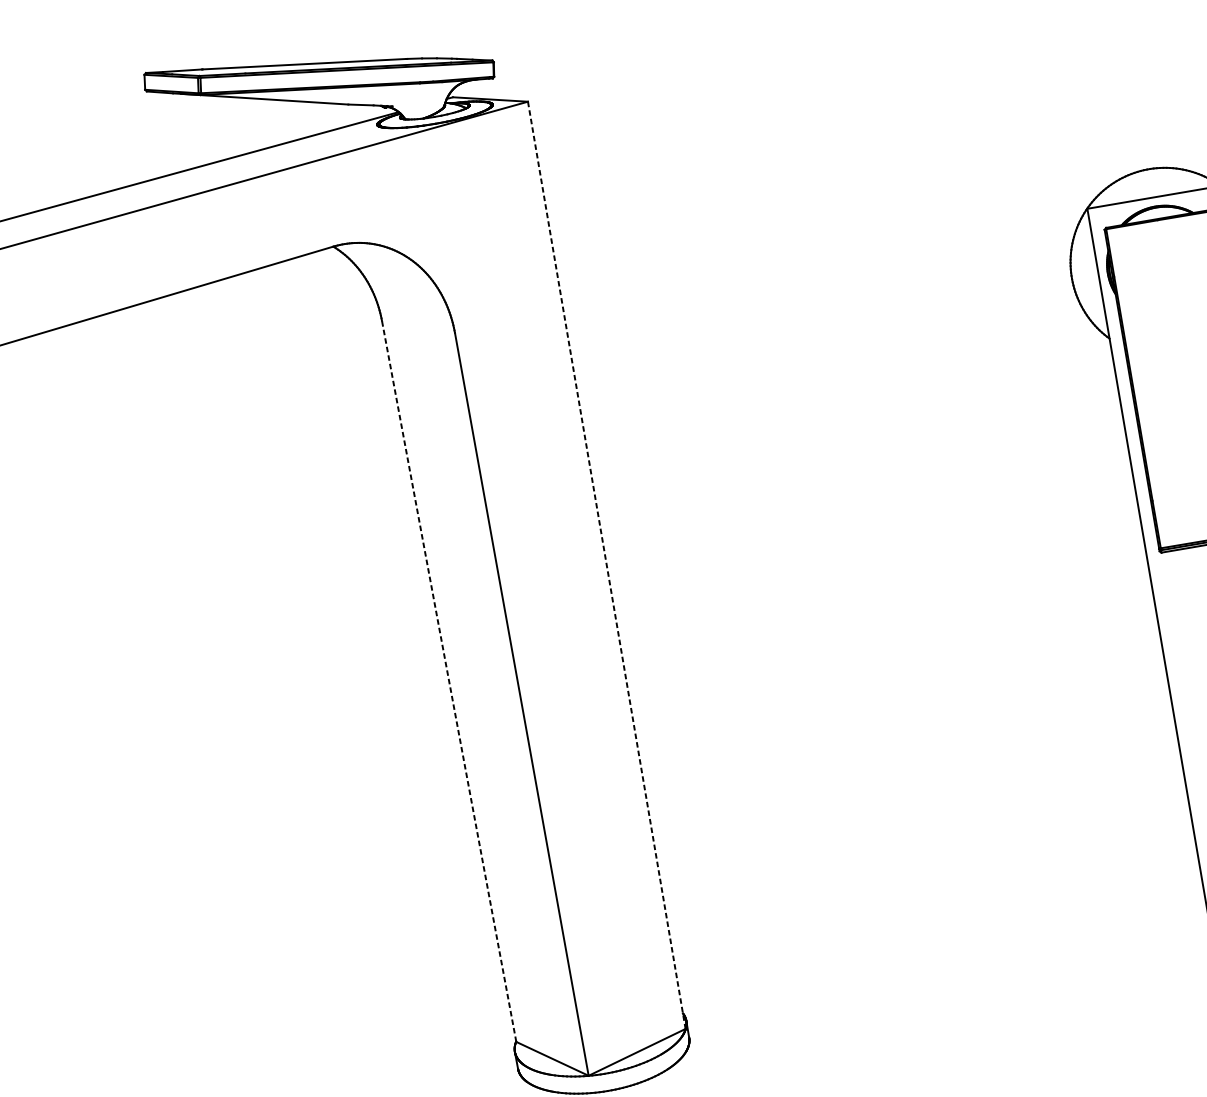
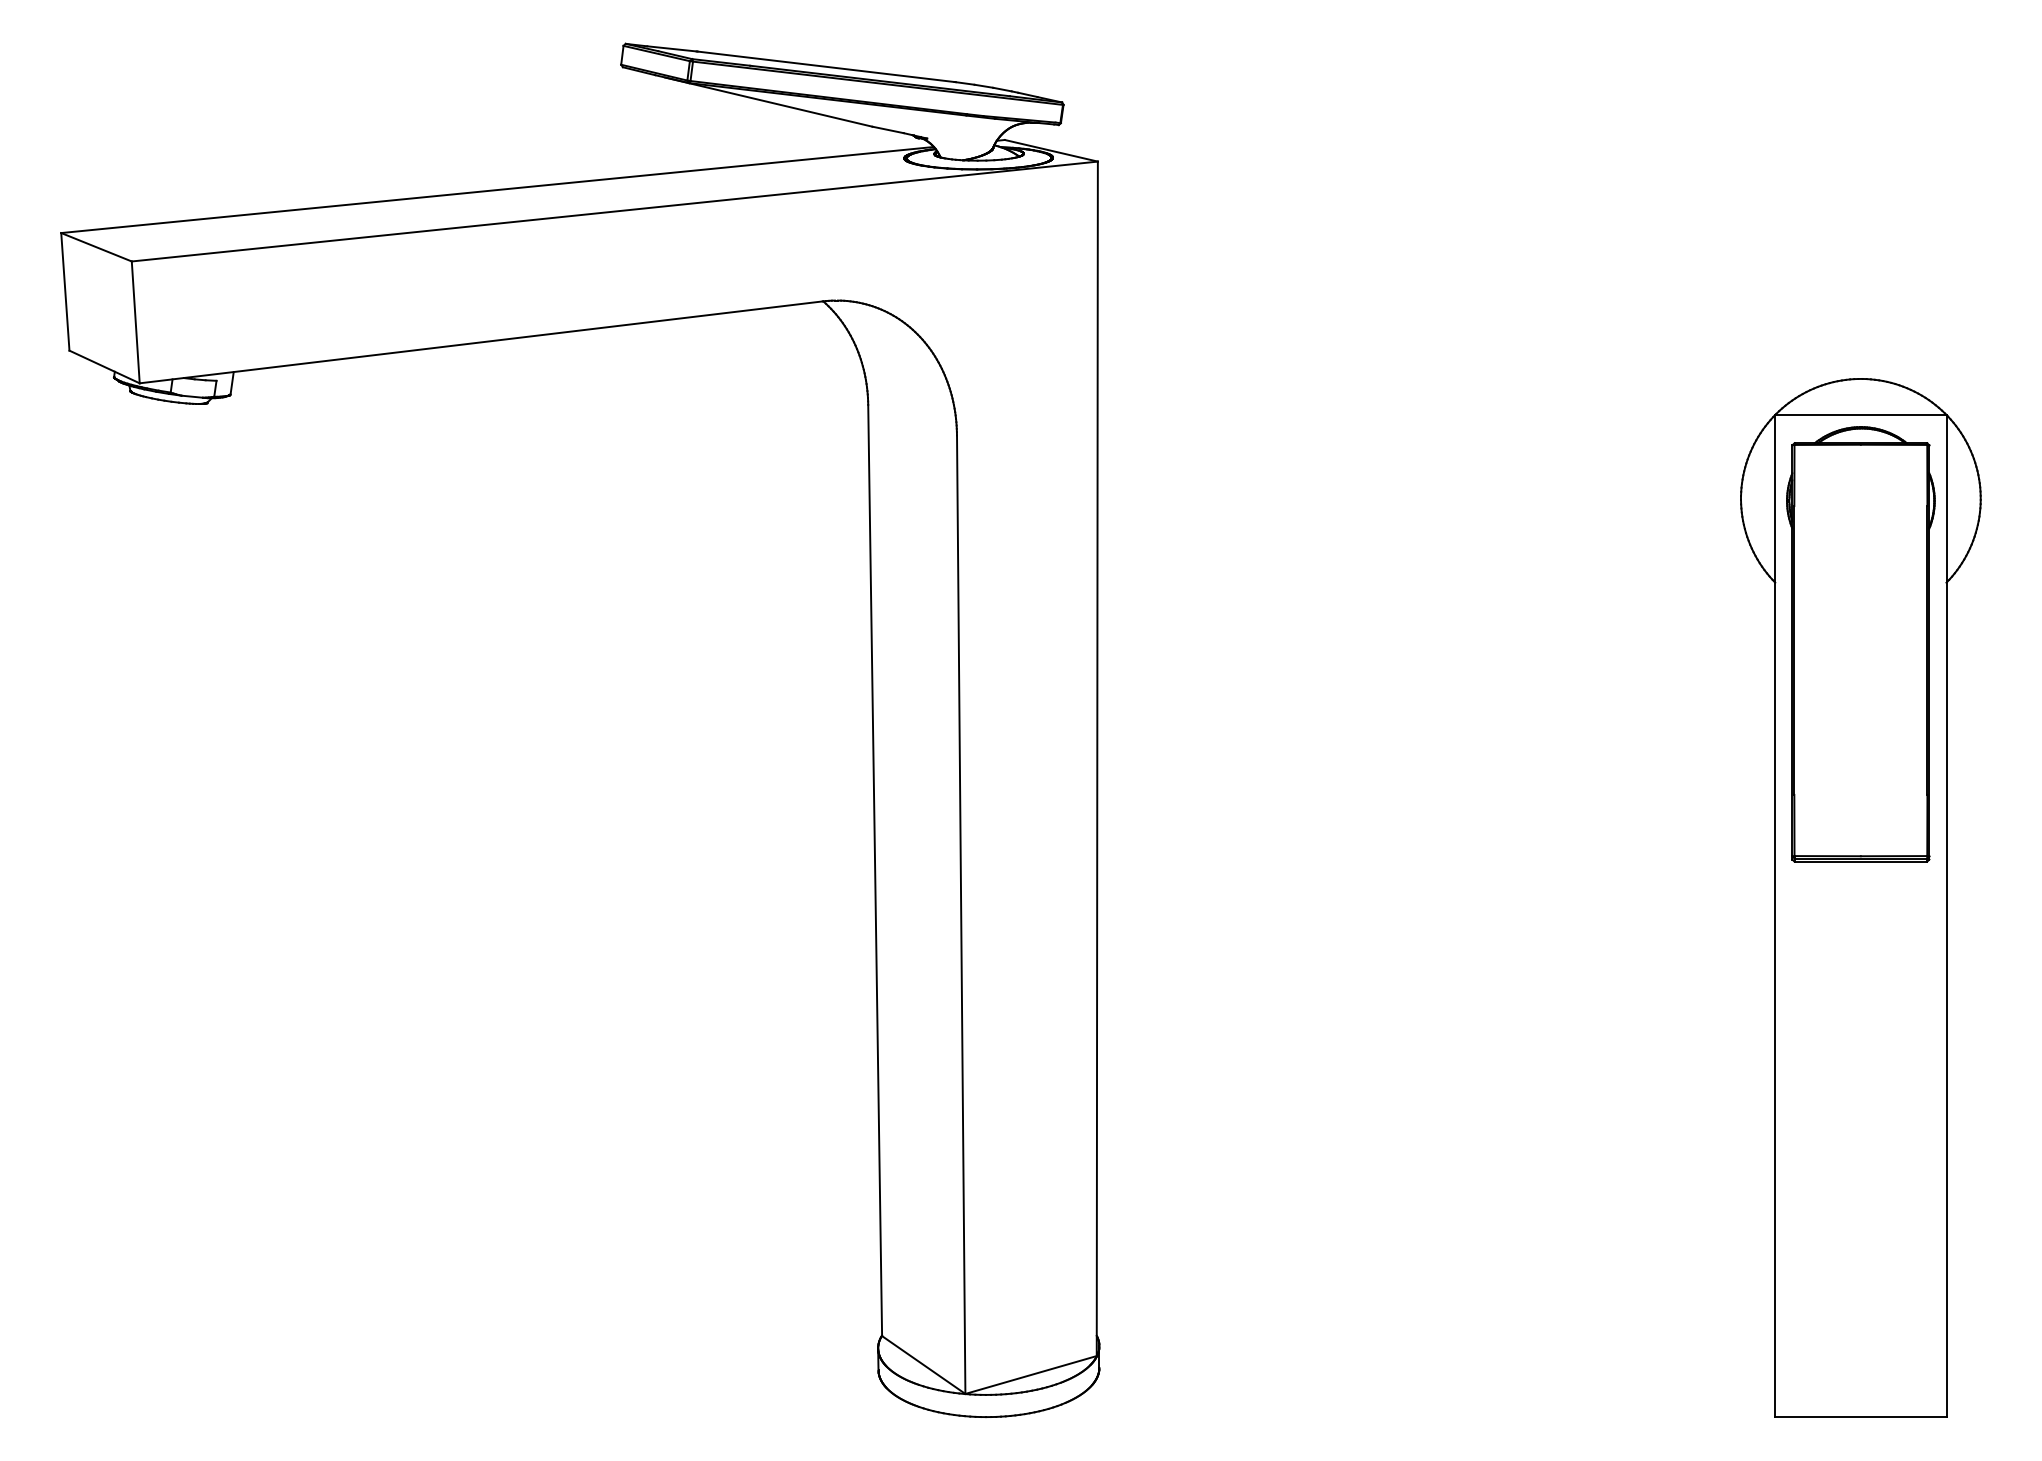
line: (607, 565) -> (1097, 759), dashed -> solid
line: (449, 681) -> (875, 870), dashed -> solid

